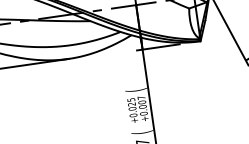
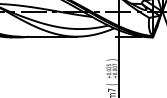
text: (134, 89) -> (111, 59), ( -> )

